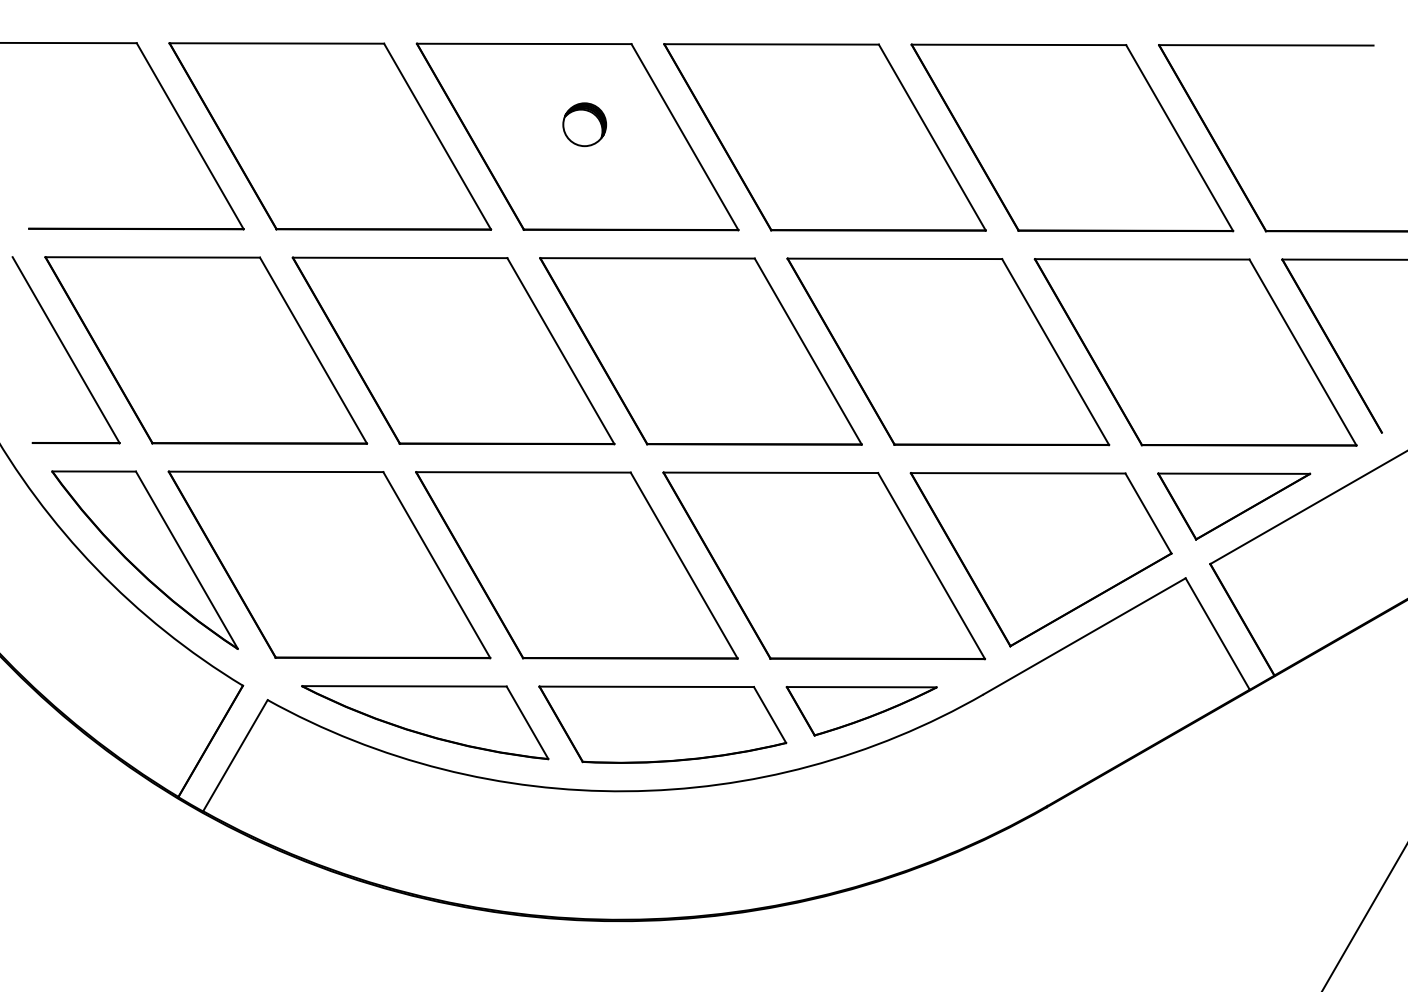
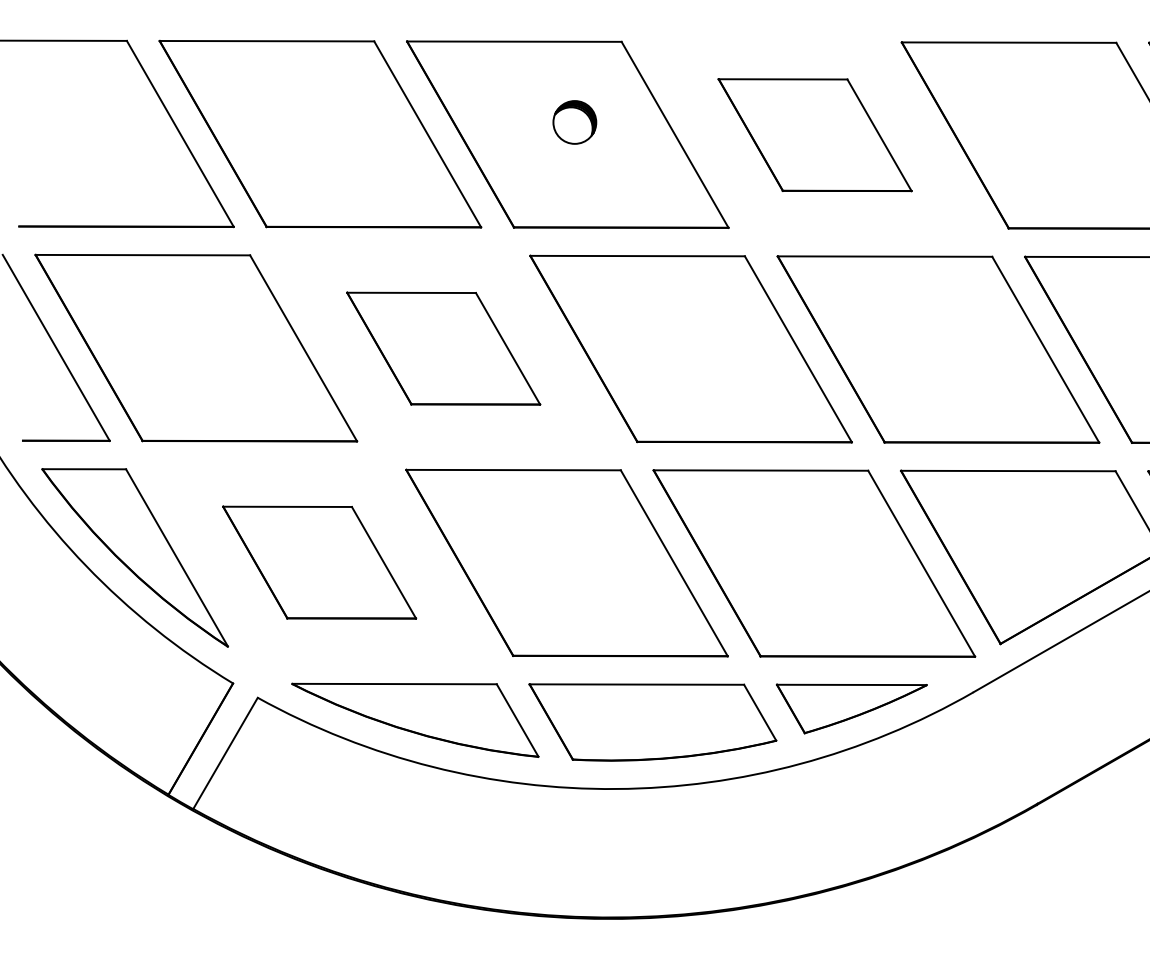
part: (824, 137) -> (814, 135), size x0.6
part: (453, 350) -> (443, 348), size x0.6
part: (329, 564) -> (319, 562), size x0.6

